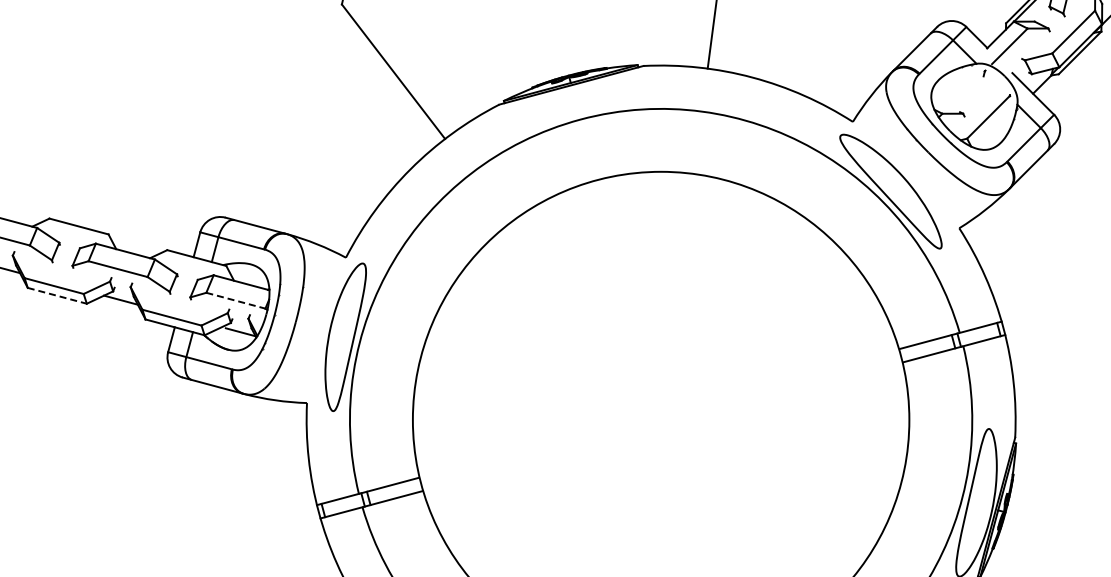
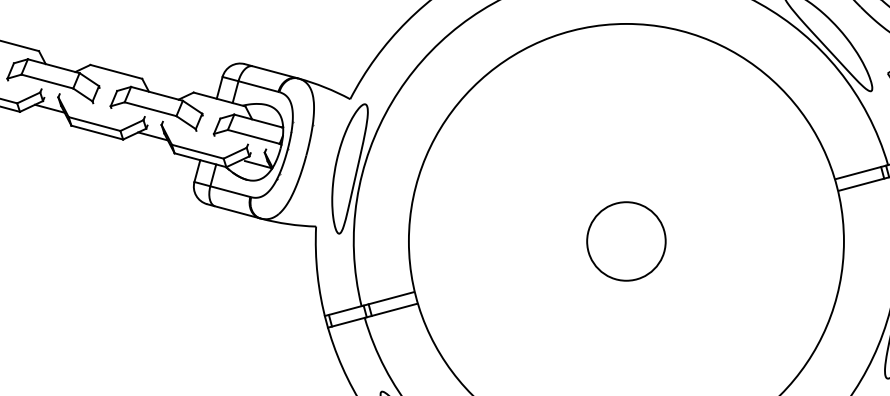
line: (57, 295) -> (97, 132), dashed -> solid
line: (235, 300) -> (253, 136), dashed -> solid
circle: (660, 419) -> (625, 240), added

